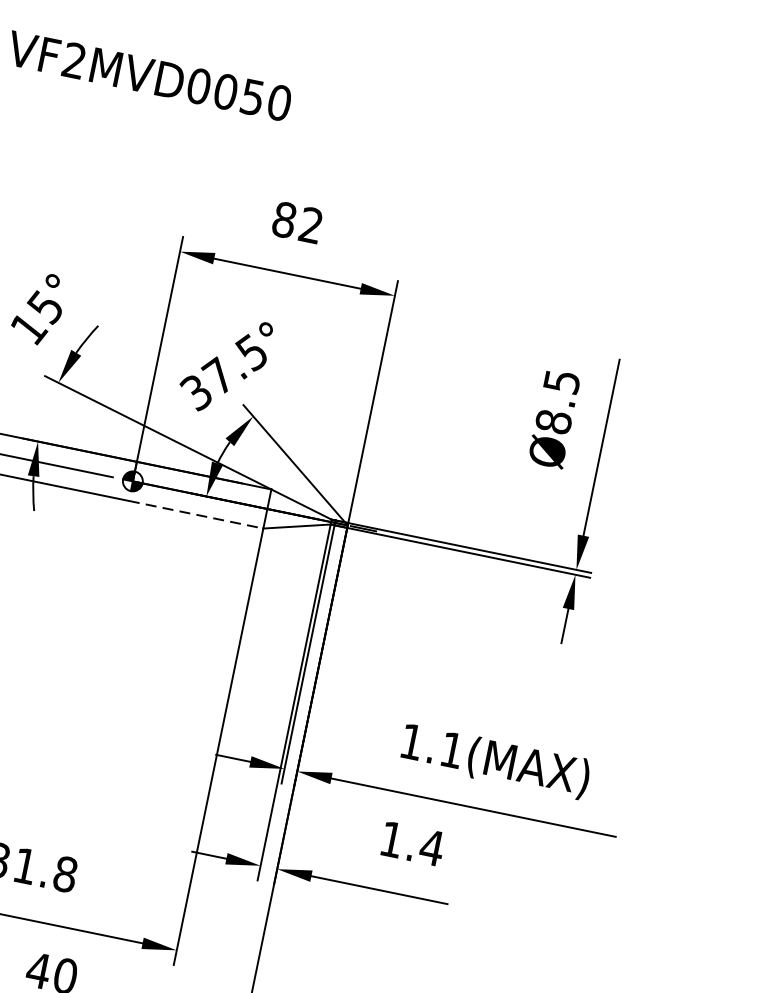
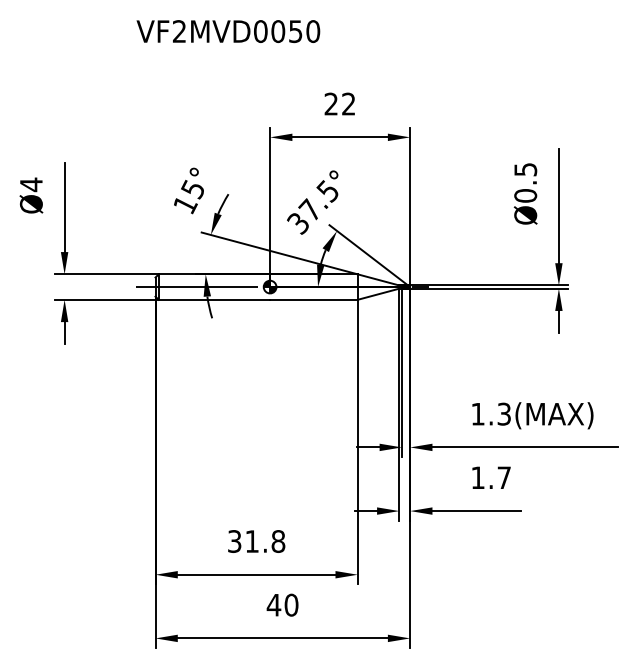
text: (284, 219) -> (331, 103), 82 -> 22
text: (553, 421) -> (525, 195), Ø8.5 -> Ø0.5
line: (195, 514) -> (313, 299), dashed -> solid
text: (451, 748) -> (503, 413), 1.1(MAX) -> 1.3(MAX)
text: (432, 847) -> (504, 477), 1.4 -> 1.7

